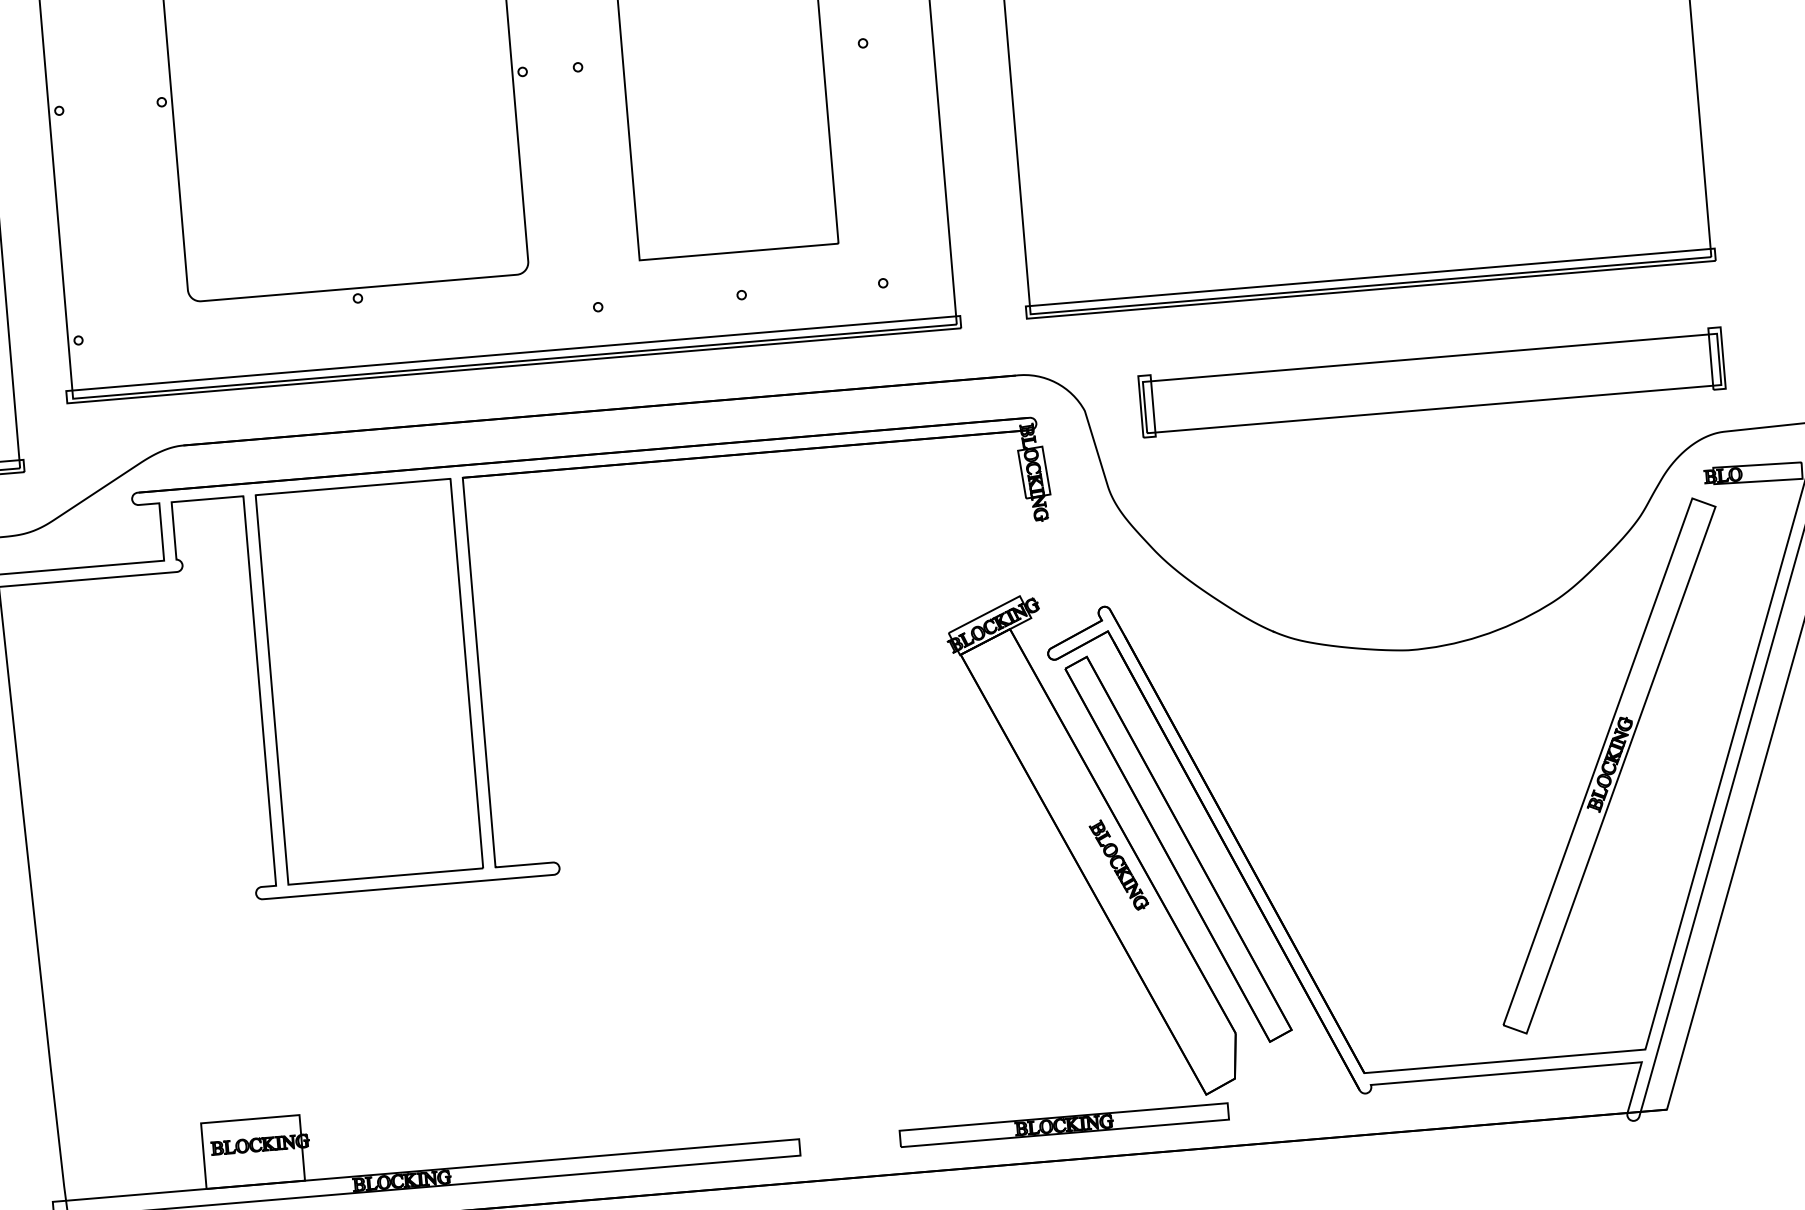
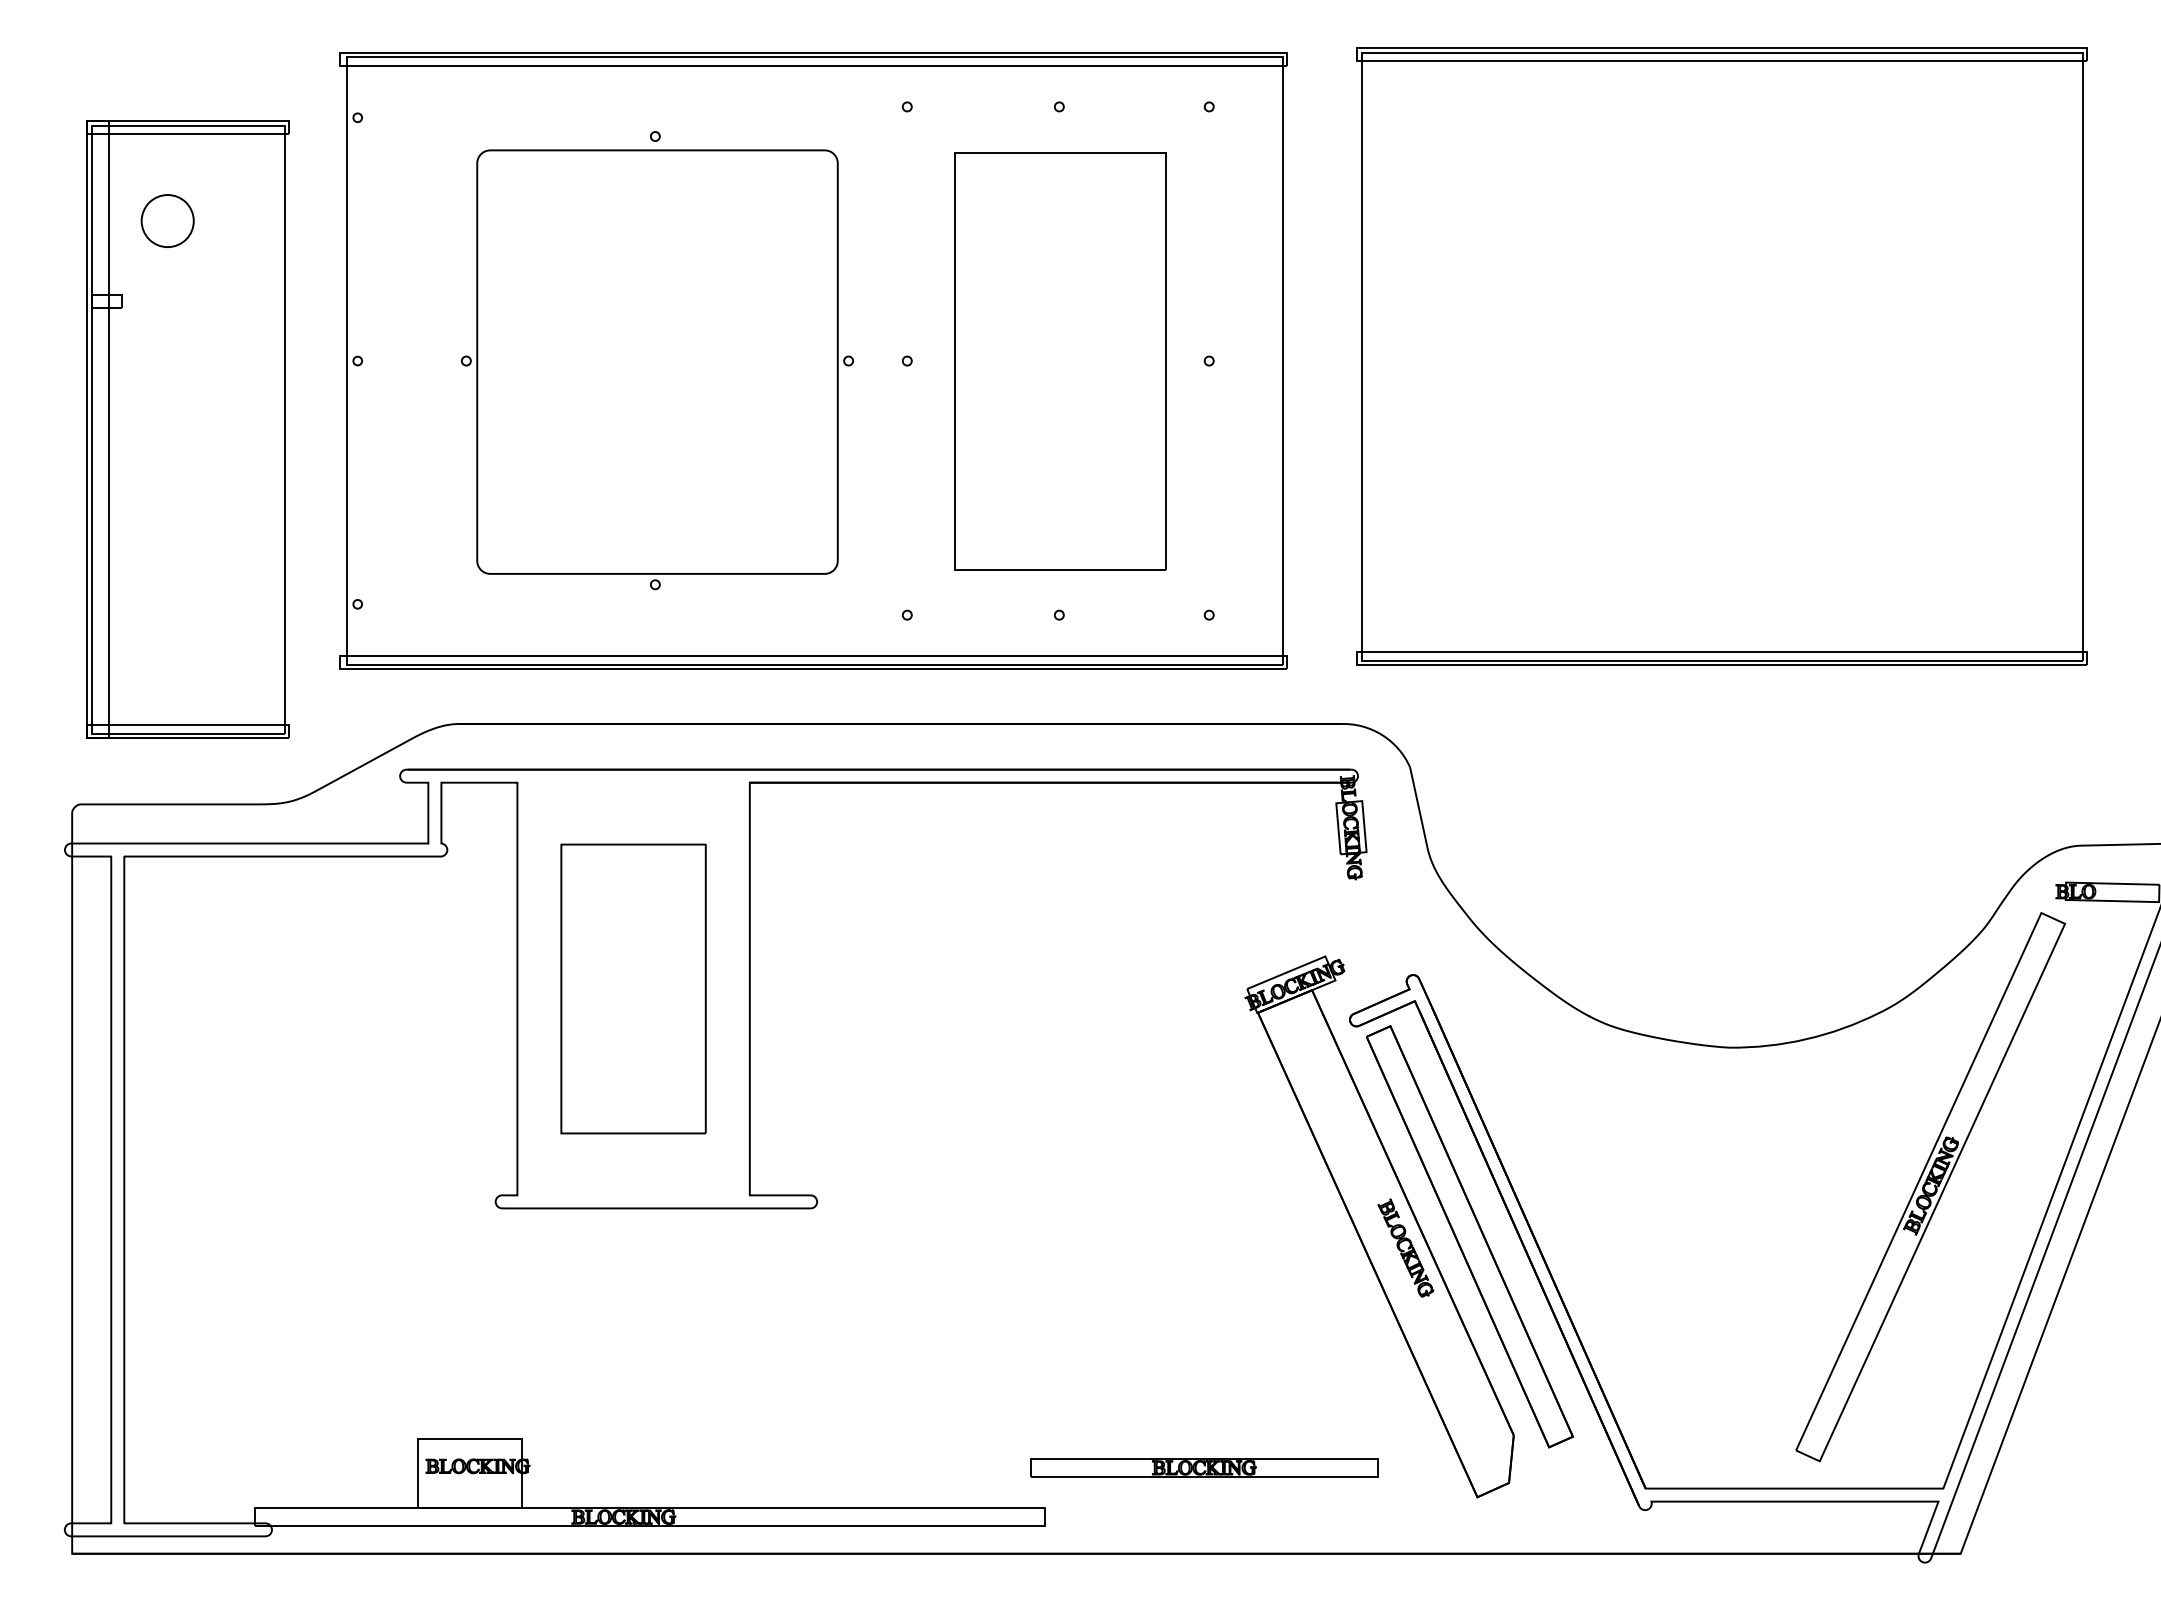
part: (1431, 381) -> (1777, 767), removed
part: (369, 681) -> (633, 988), size x0.7
part: (1064, 1124) -> (1204, 1467), moved

